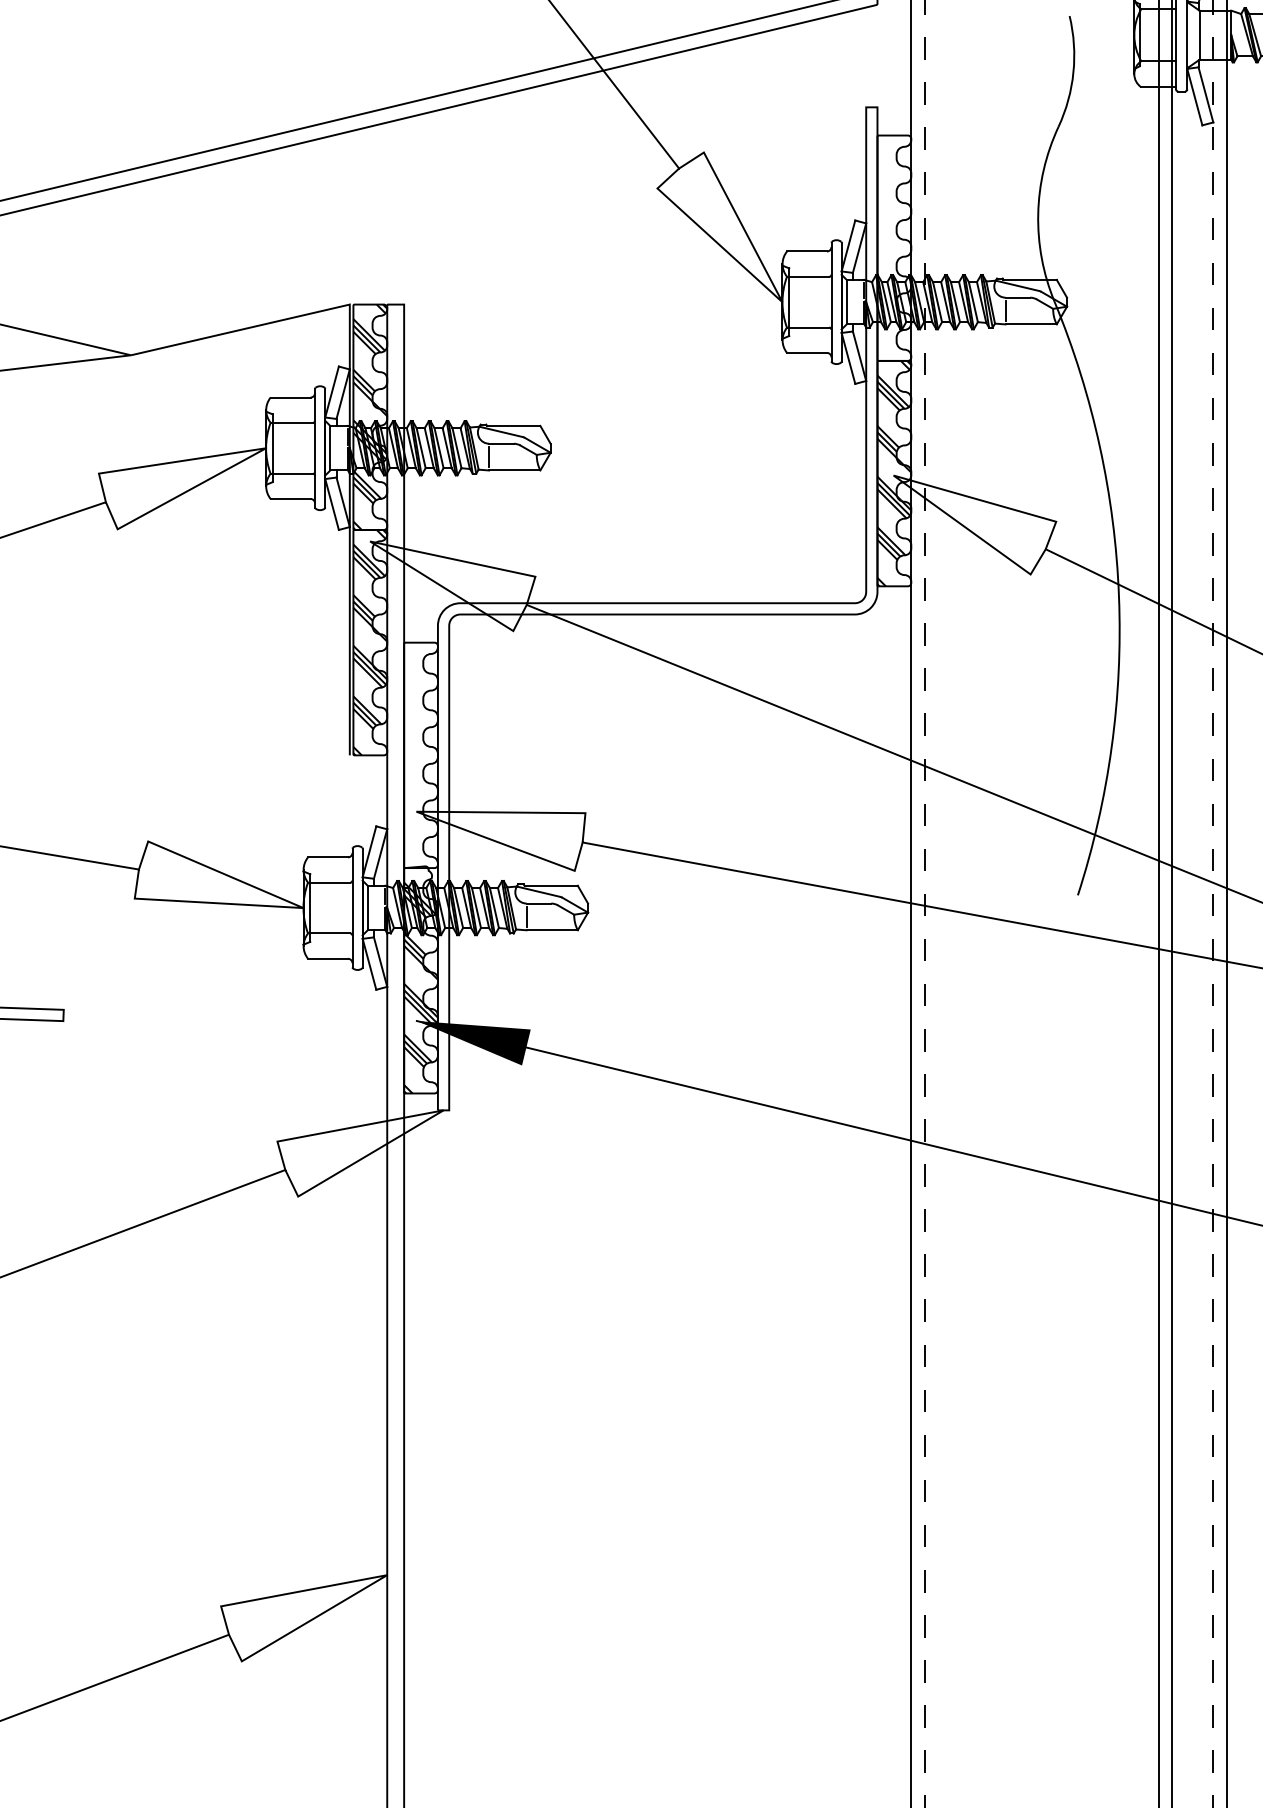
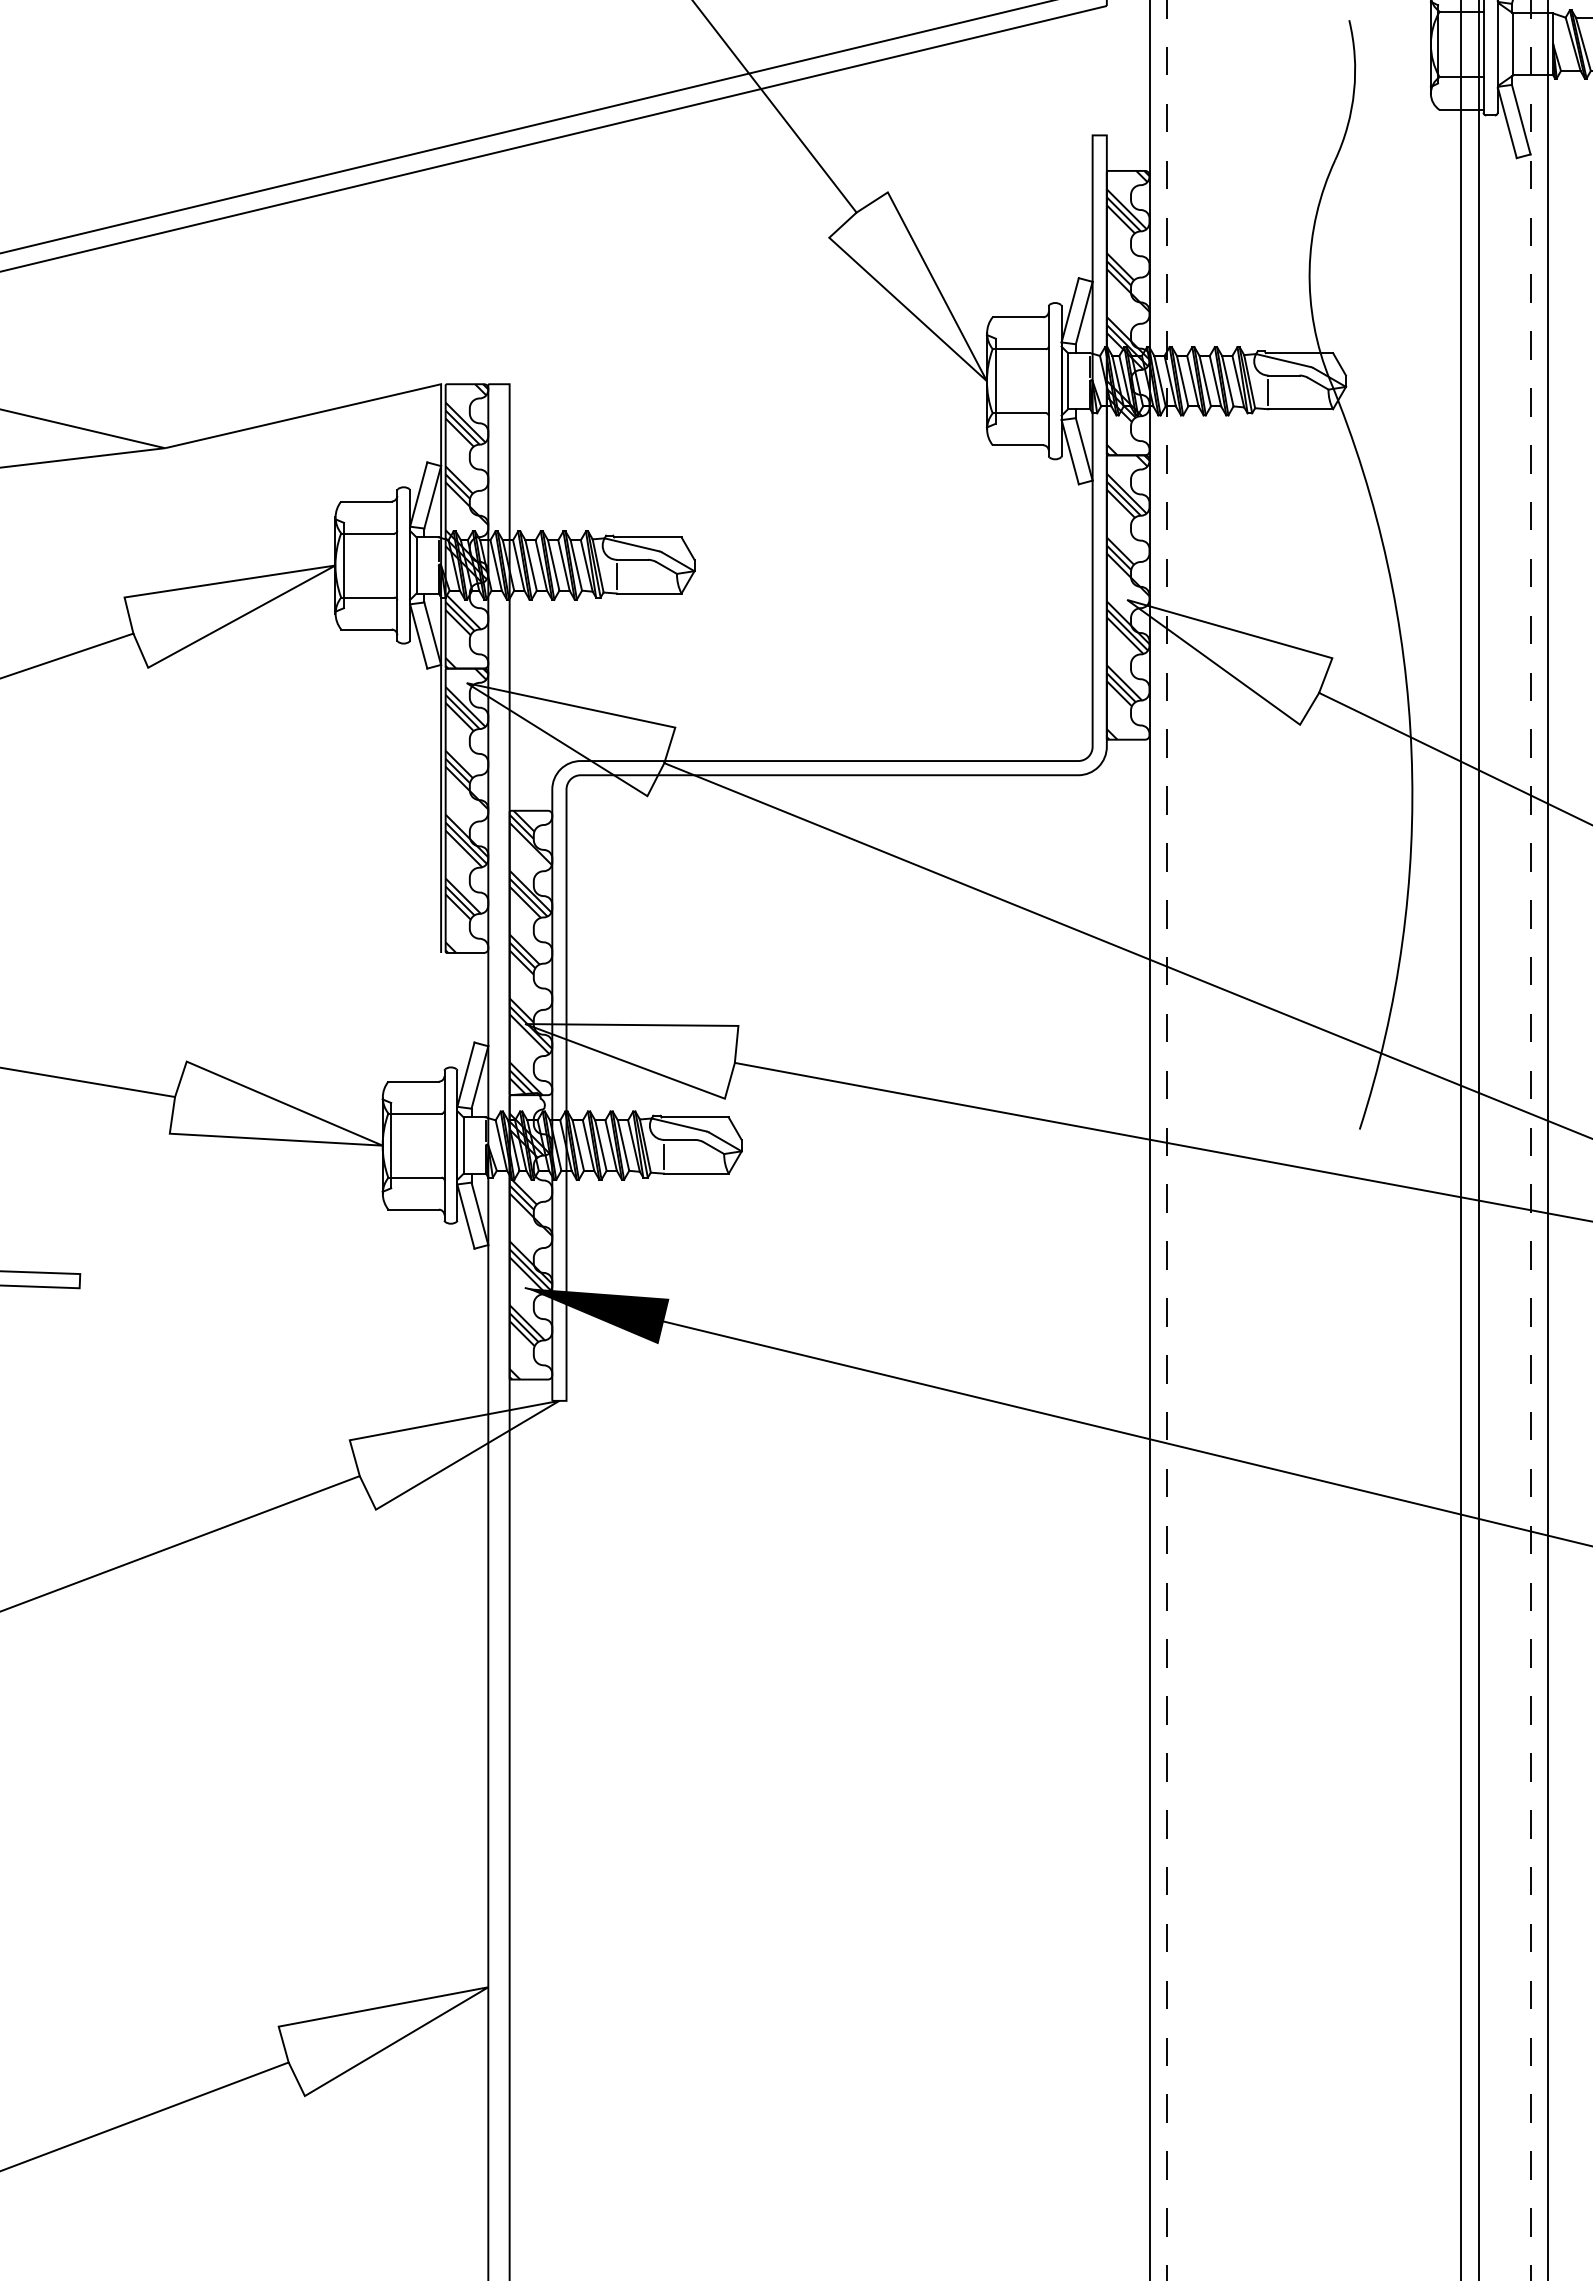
hatch: (893, 247) -> (1127, 312), added
hatch: (420, 754) -> (530, 952), added

